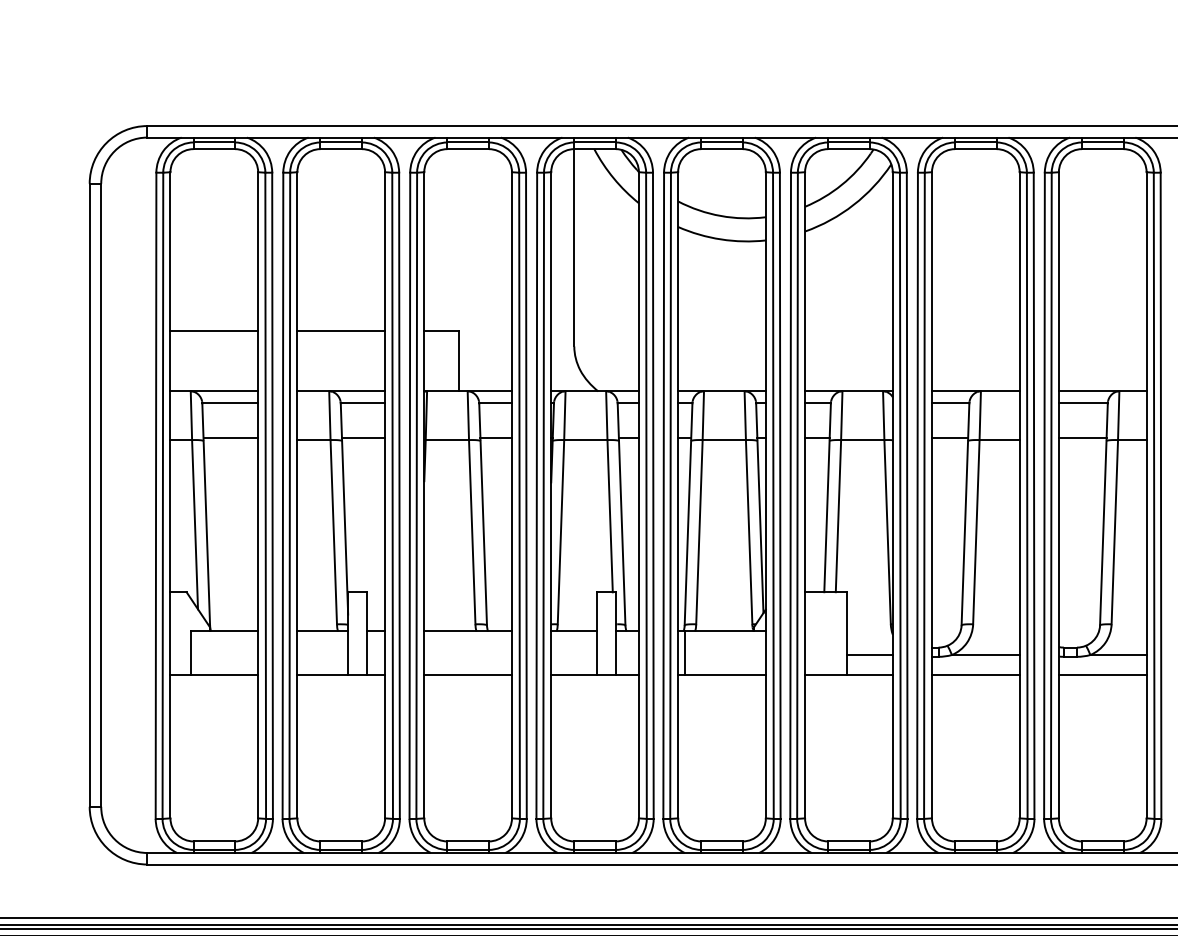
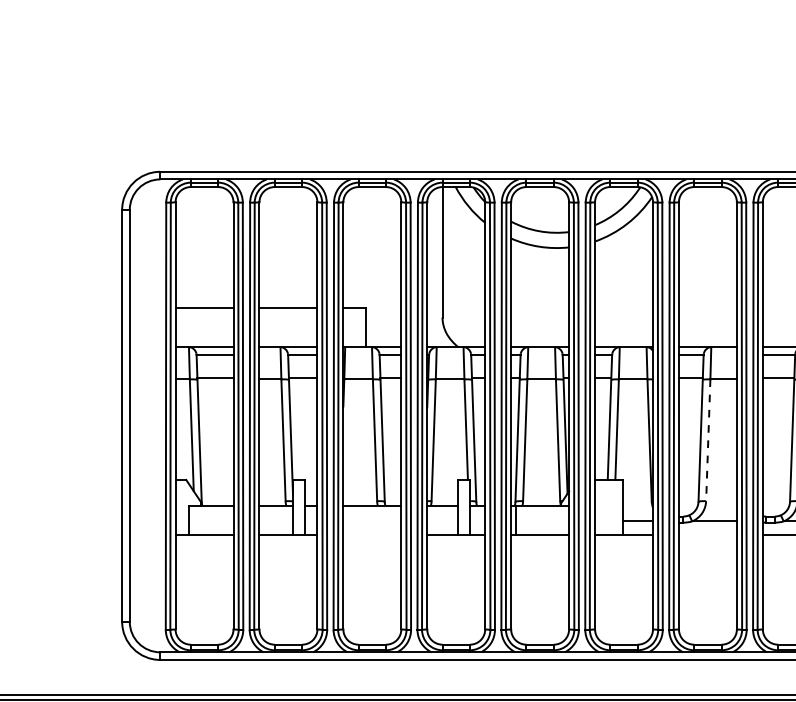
line: (976, 532) -> (708, 440), solid -> dashed
line: (468, 674) -> (372, 534), removed
line: (975, 674) -> (707, 534), removed

